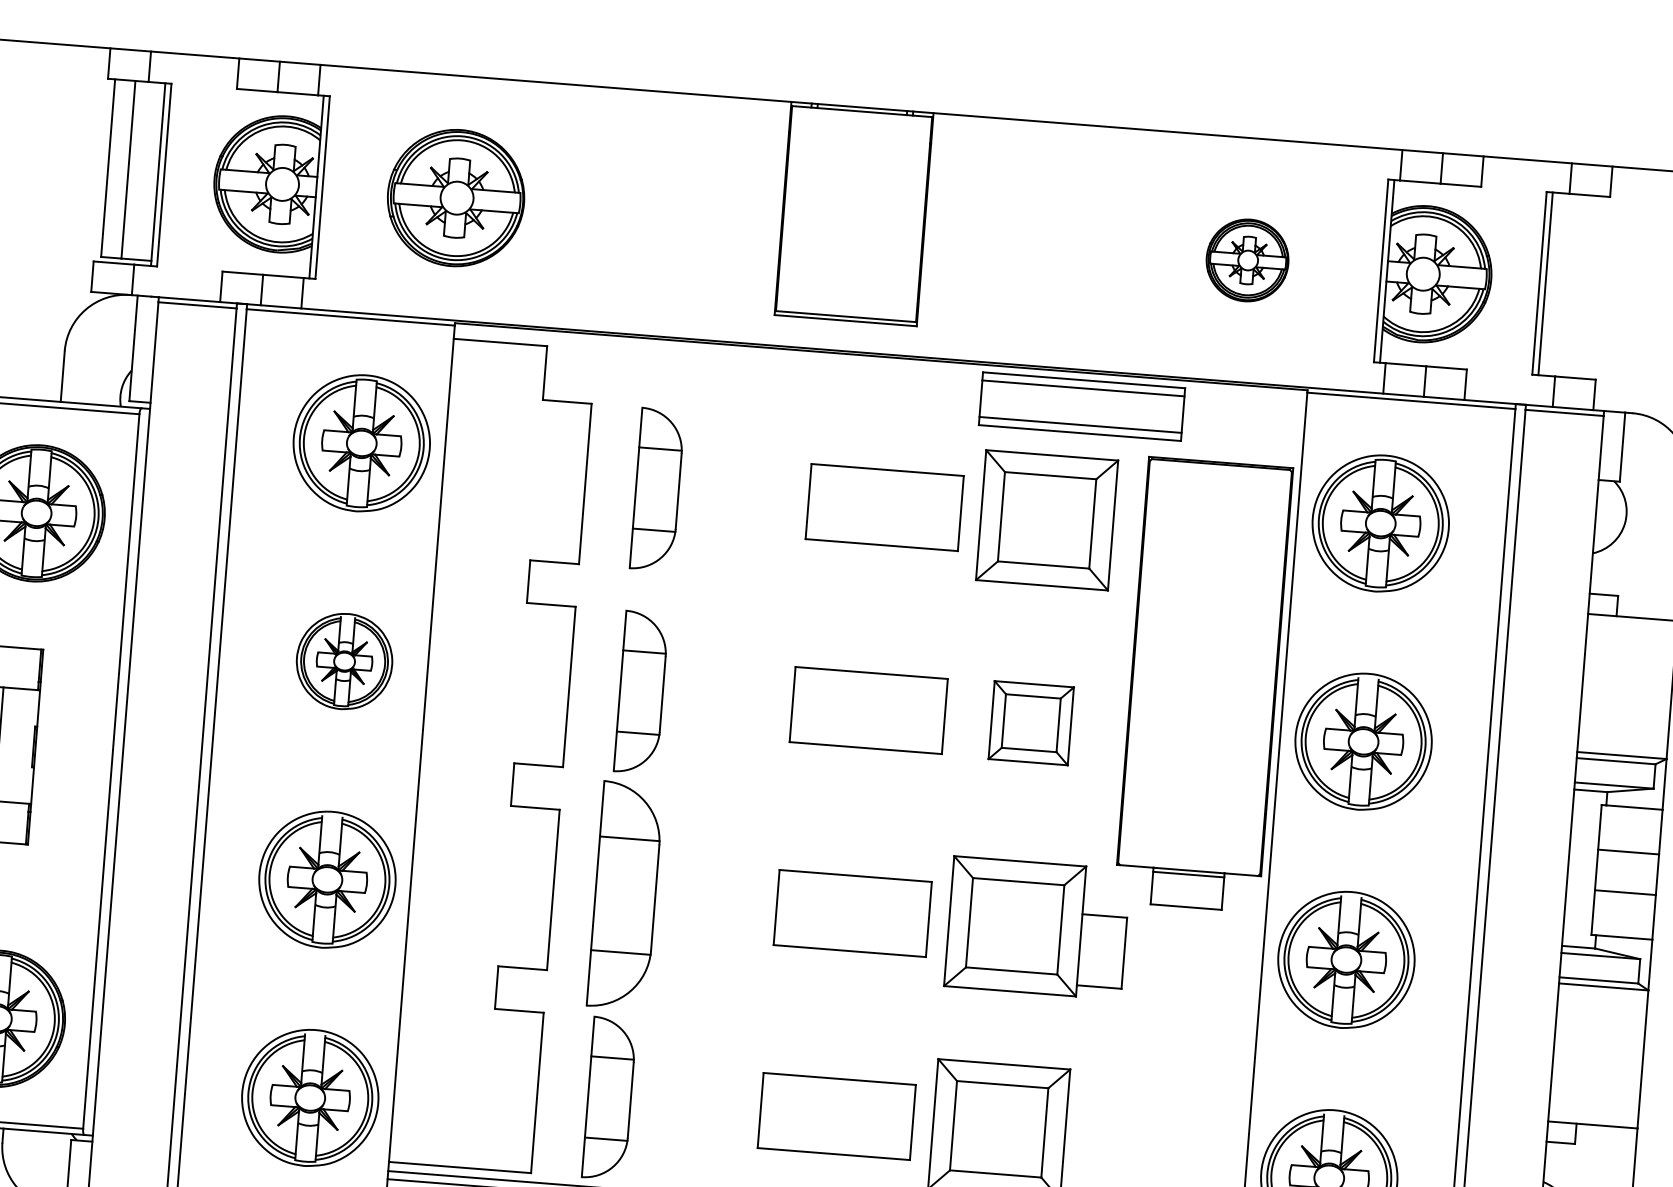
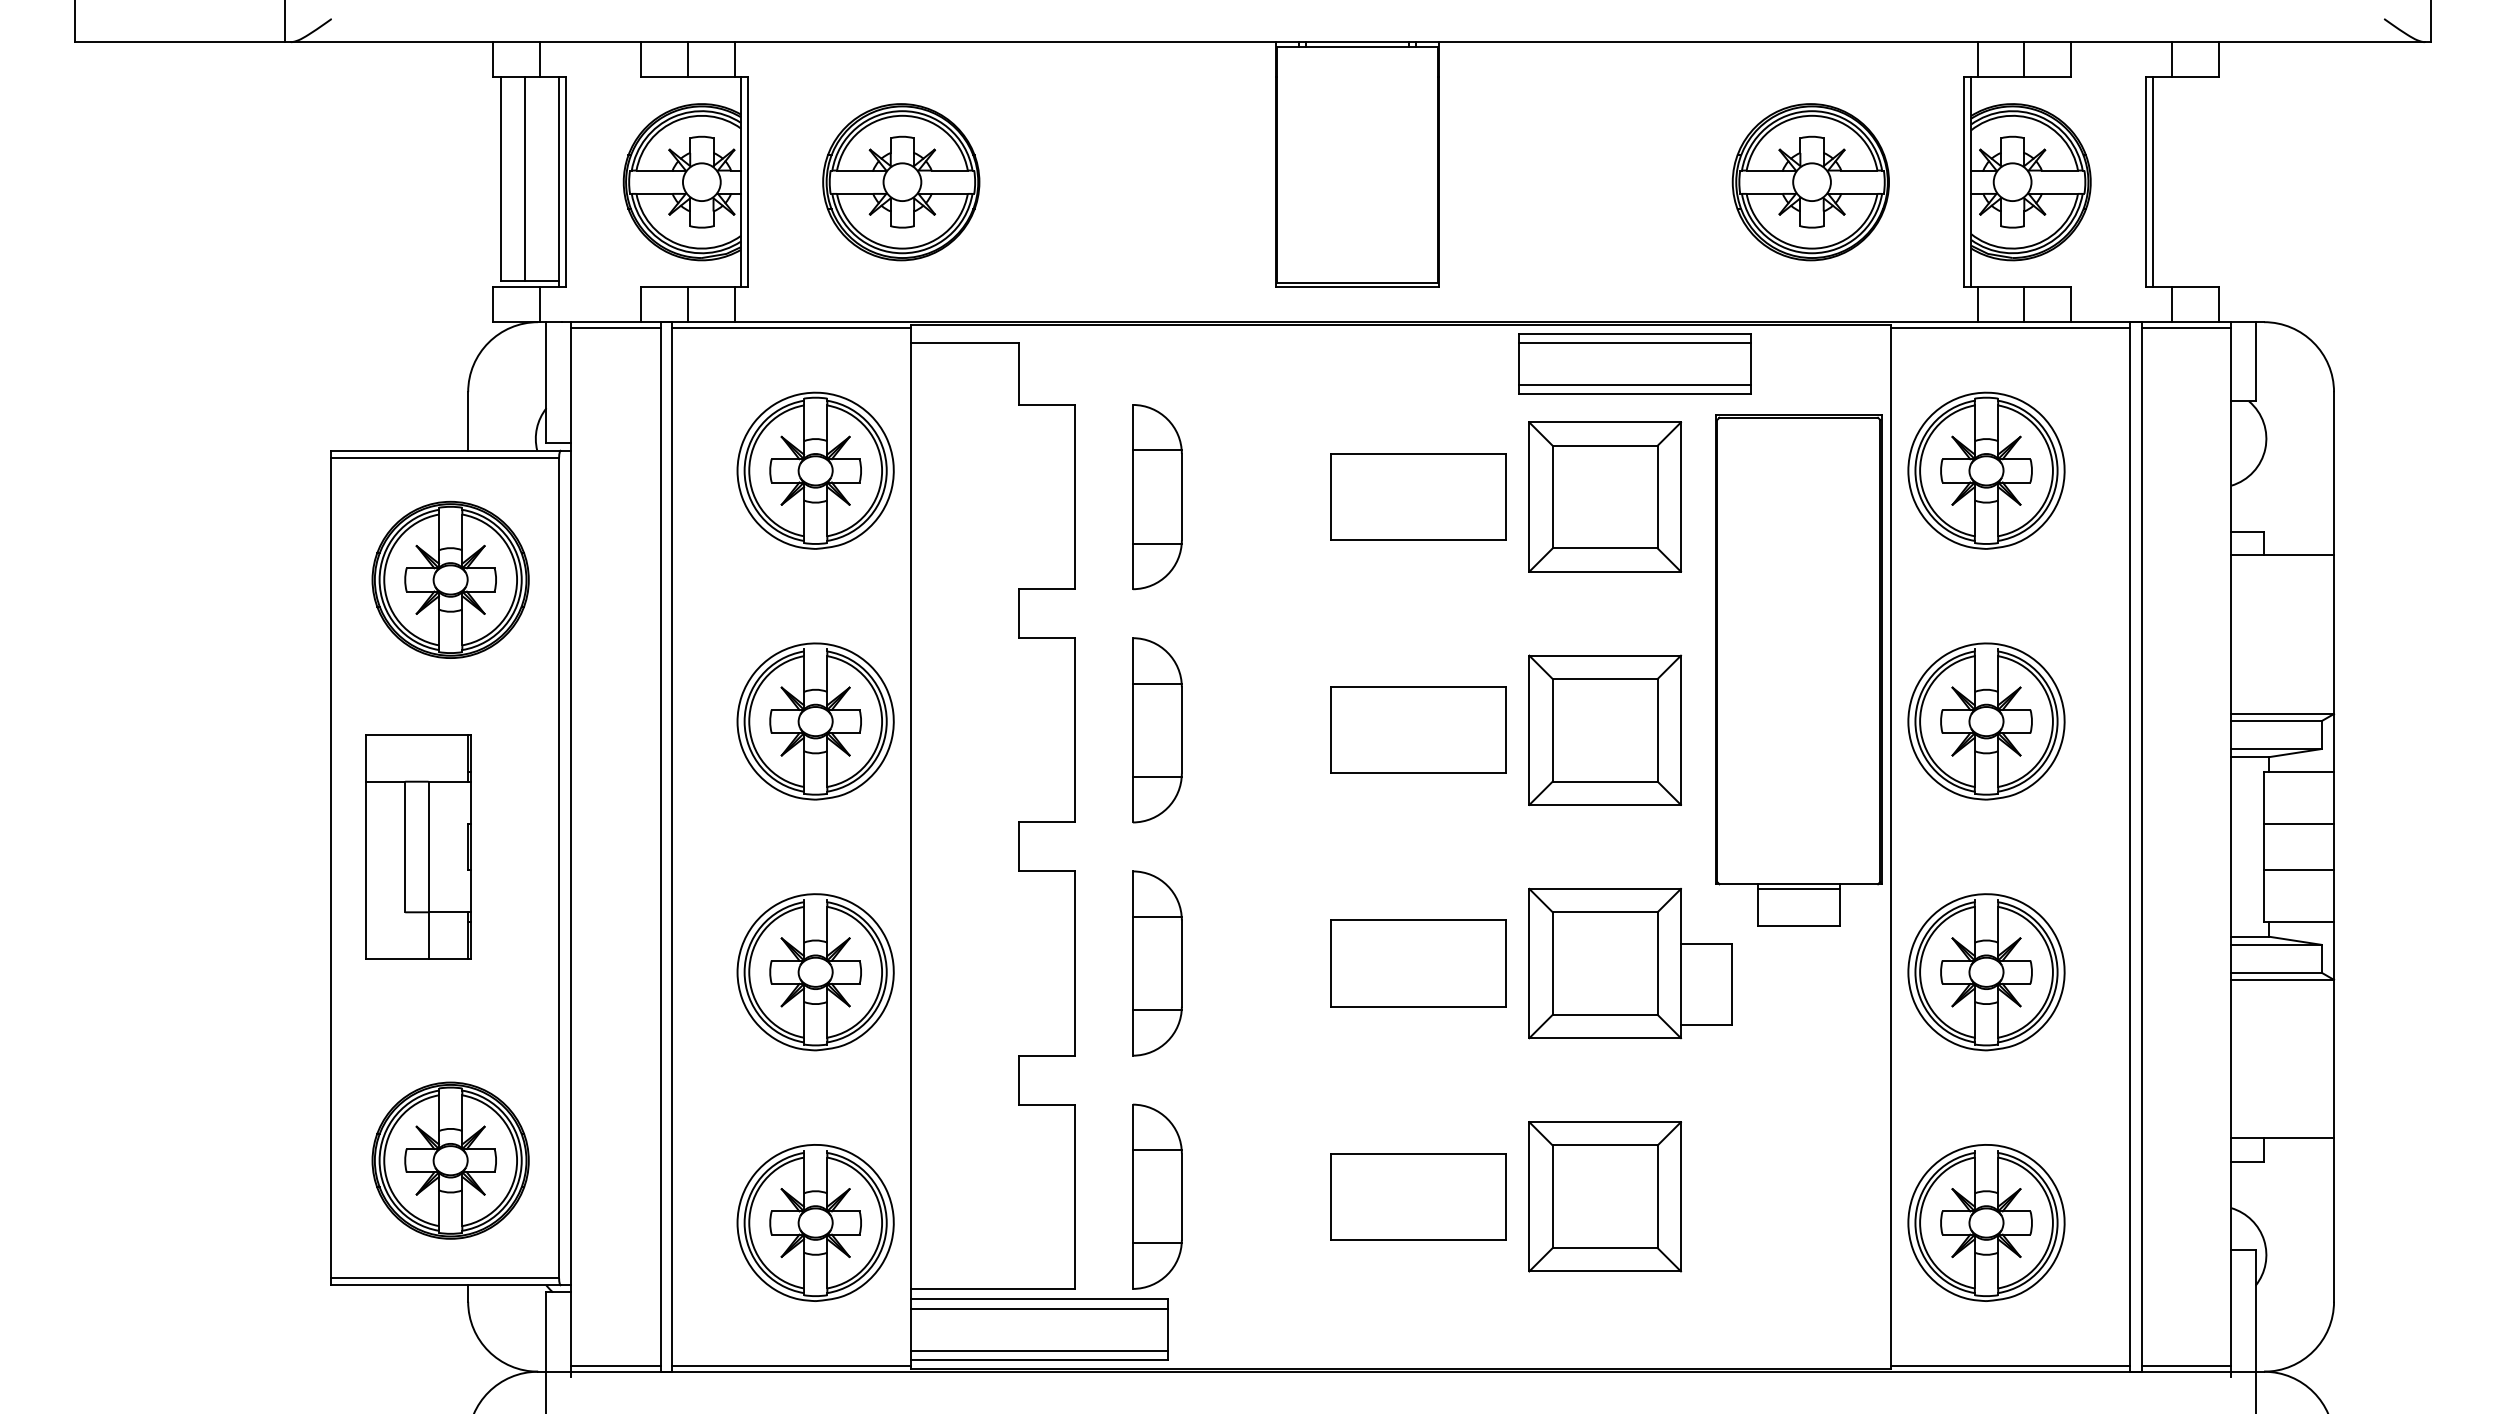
part: (1247, 260) -> (1810, 182), size x1.67
part: (344, 661) -> (815, 721), size x1.43
part: (1031, 722) -> (1605, 729), size x1.67
part: (625, 895) -> (1157, 963), size x0.71

